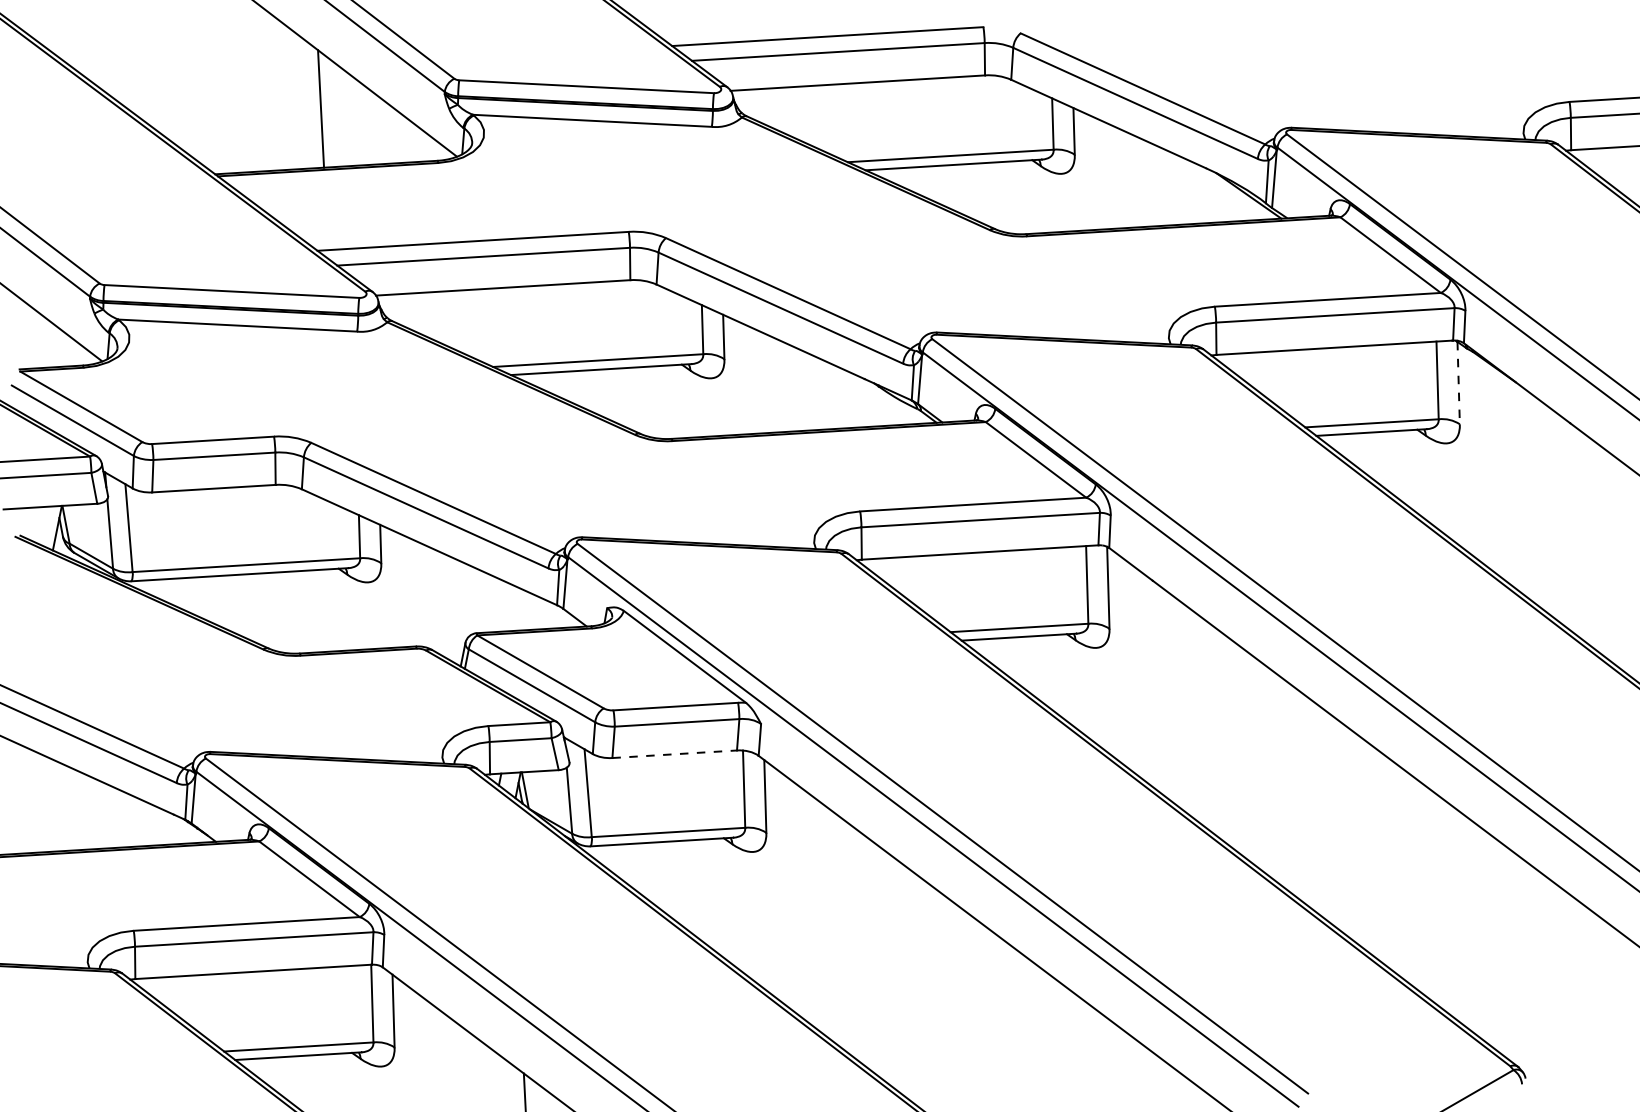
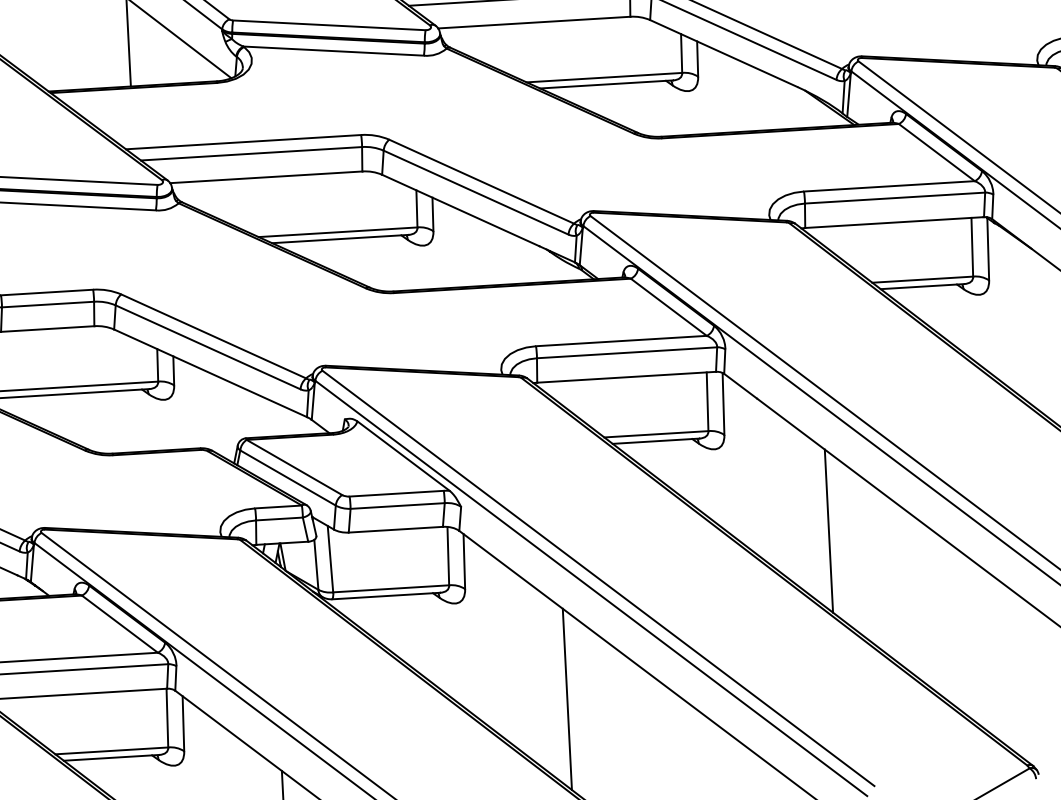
line: (1458, 383) -> (988, 249), dashed -> solid
line: (675, 754) -> (396, 529), dashed -> solid
line: (1247, 756) -> (828, 531), added
line: (901, 978) -> (567, 699), added

